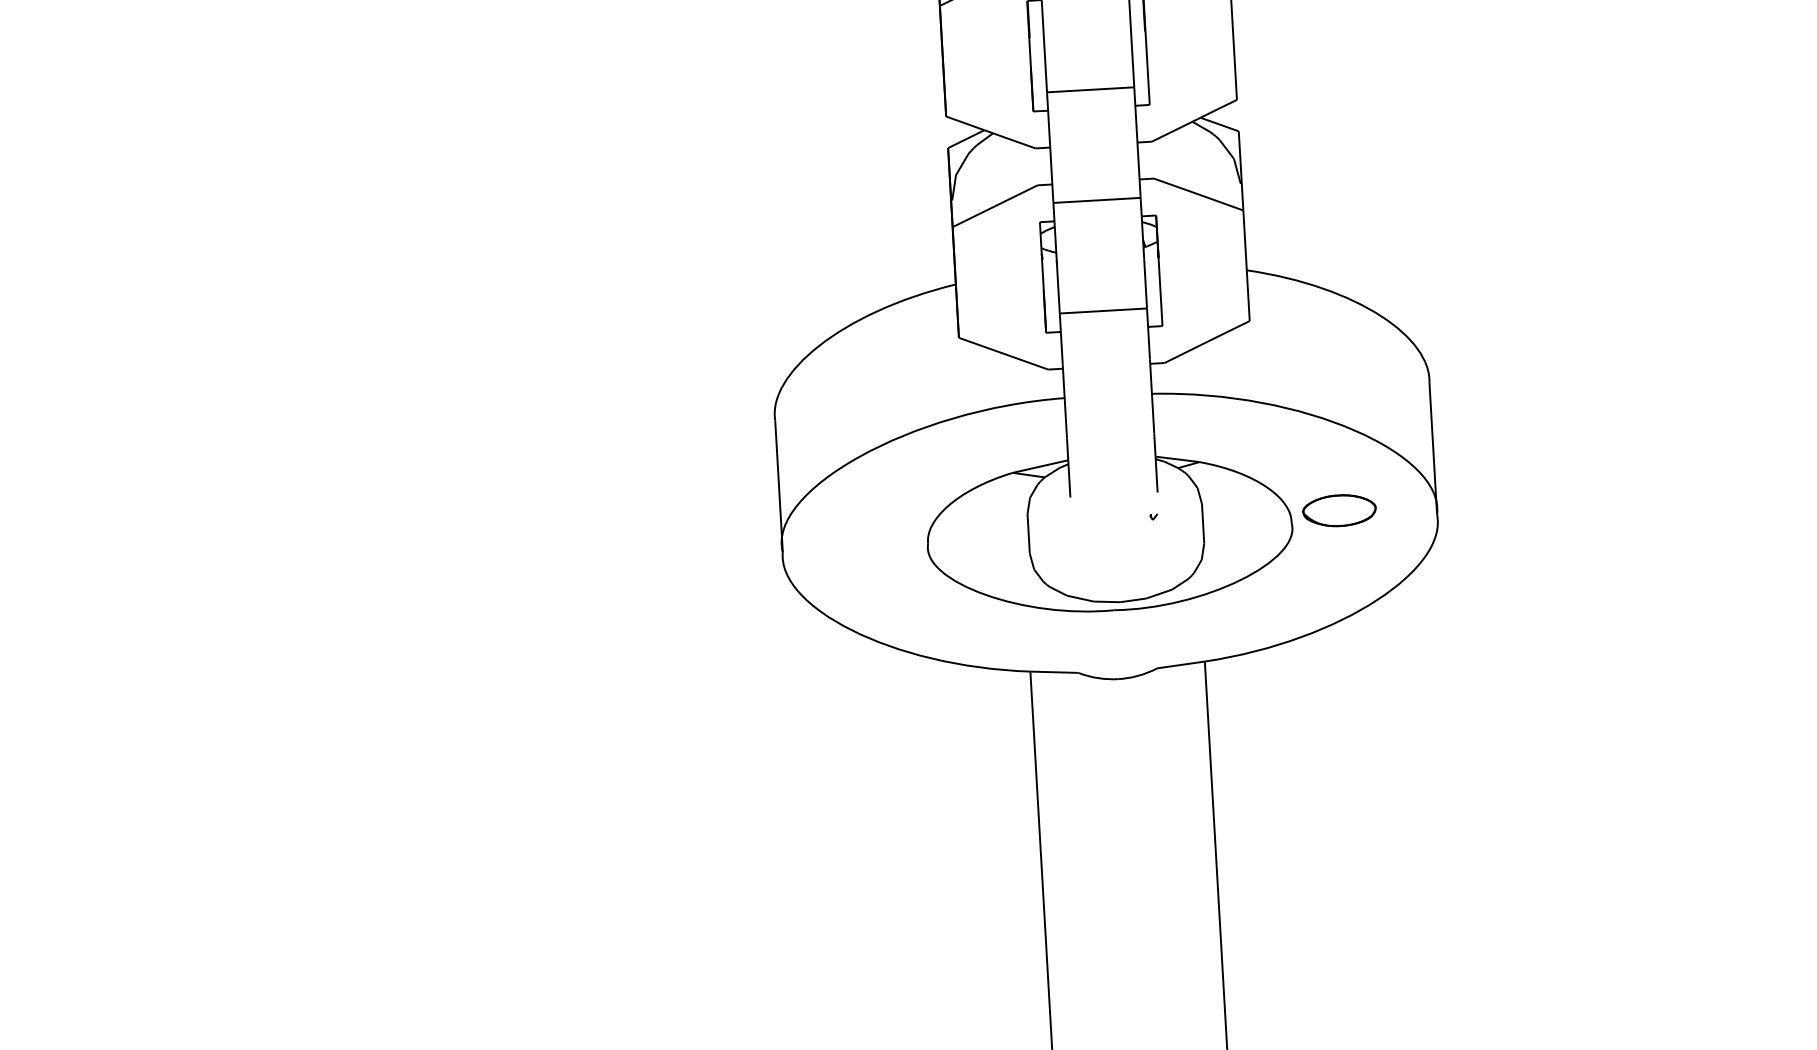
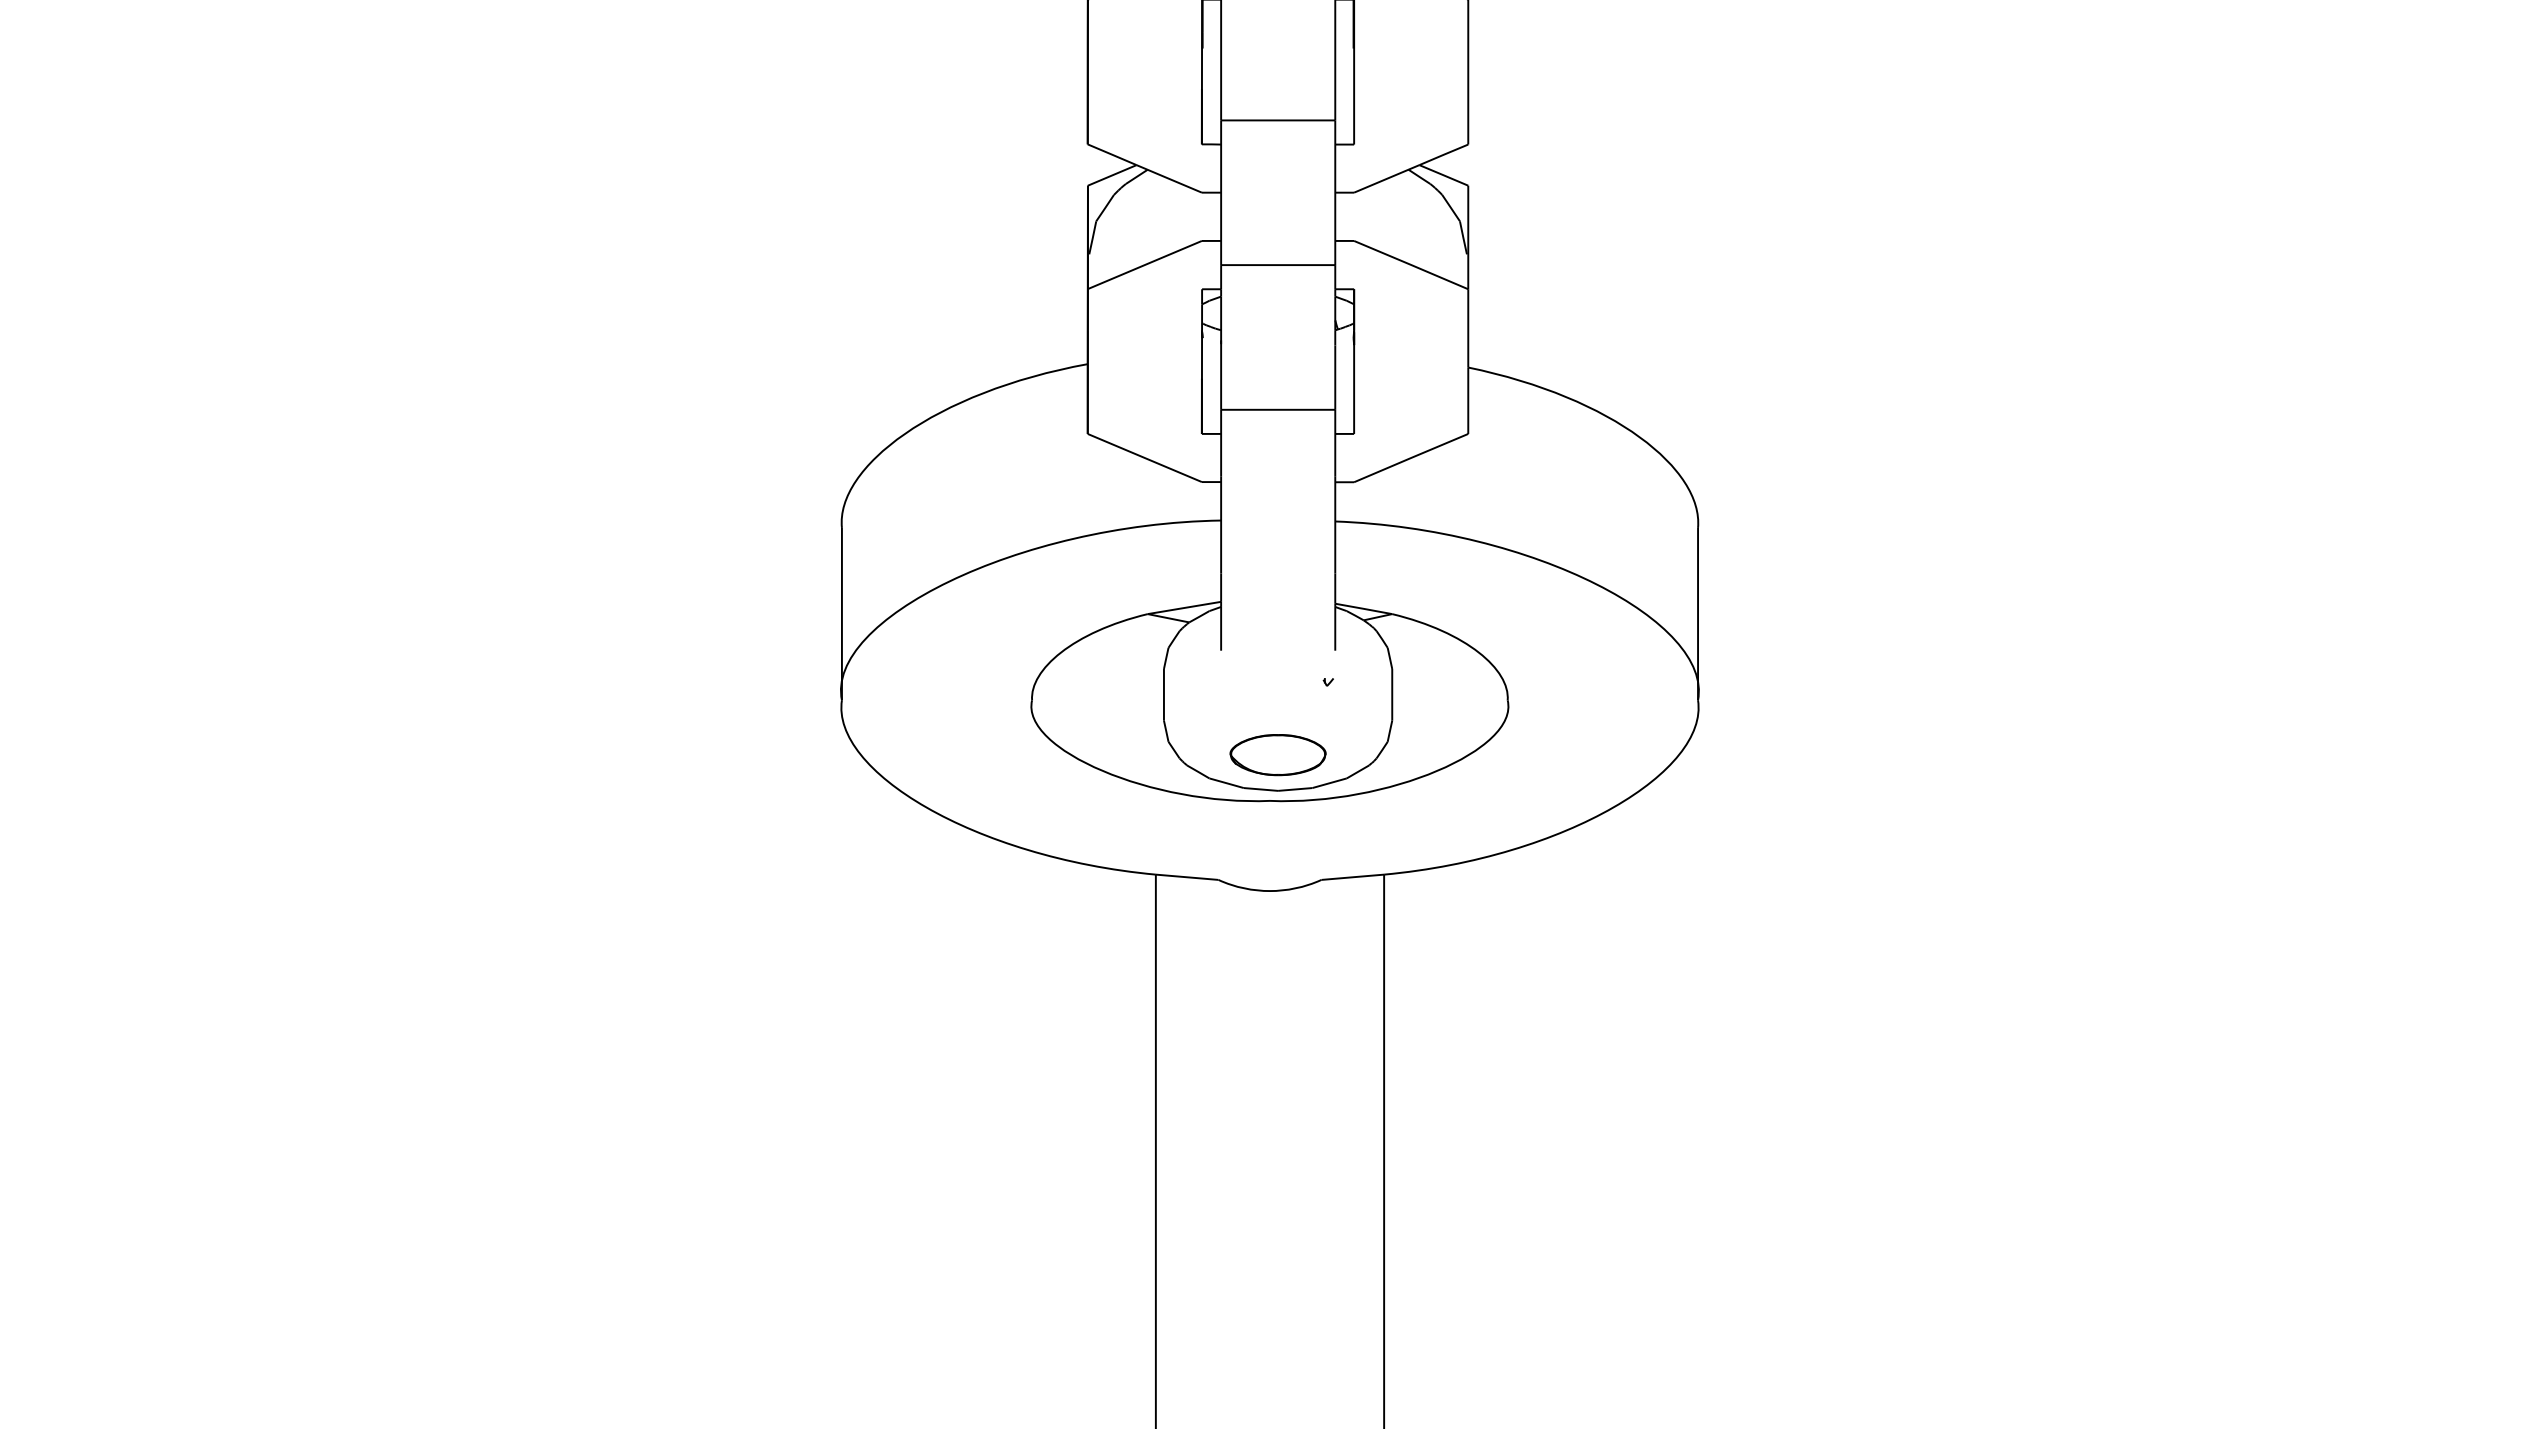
part: (1339, 511) -> (1277, 755), moved

